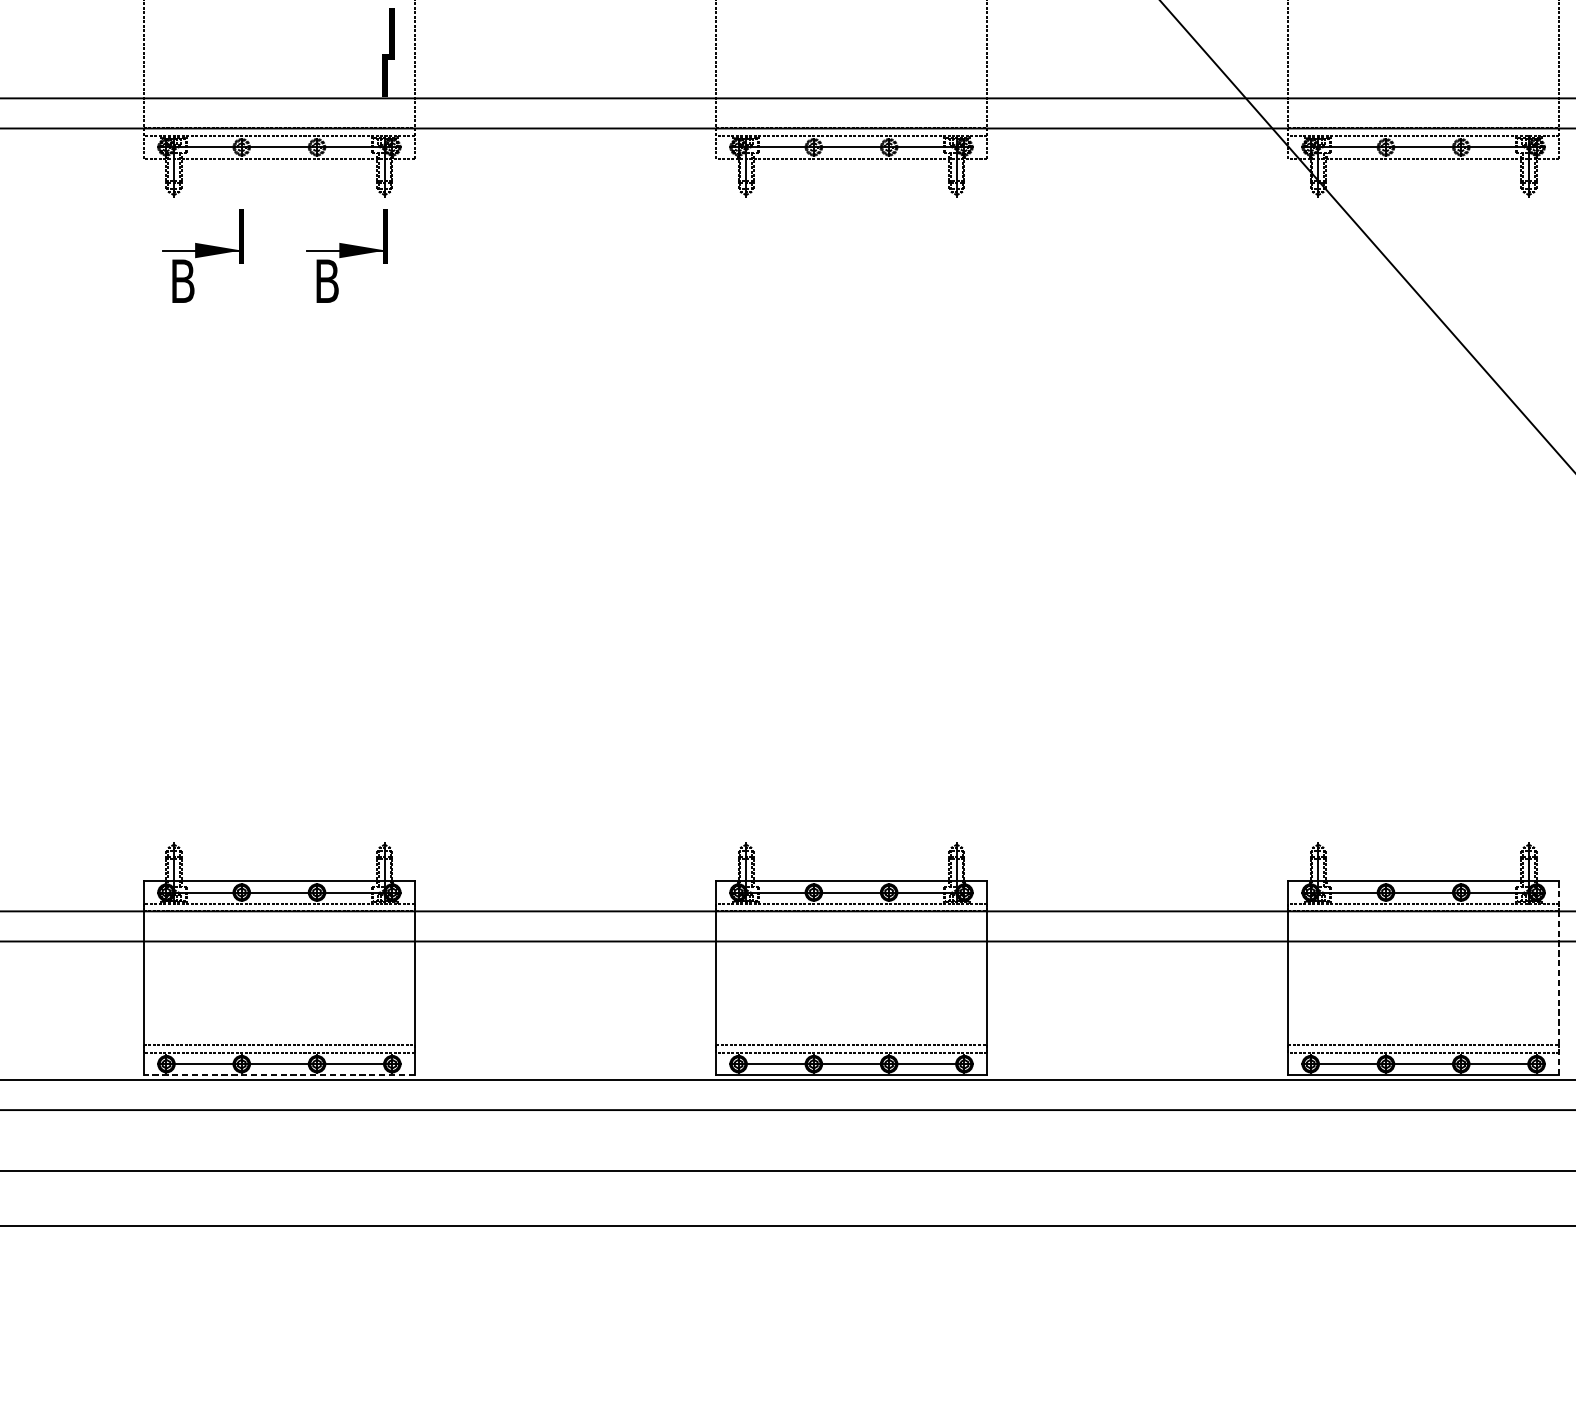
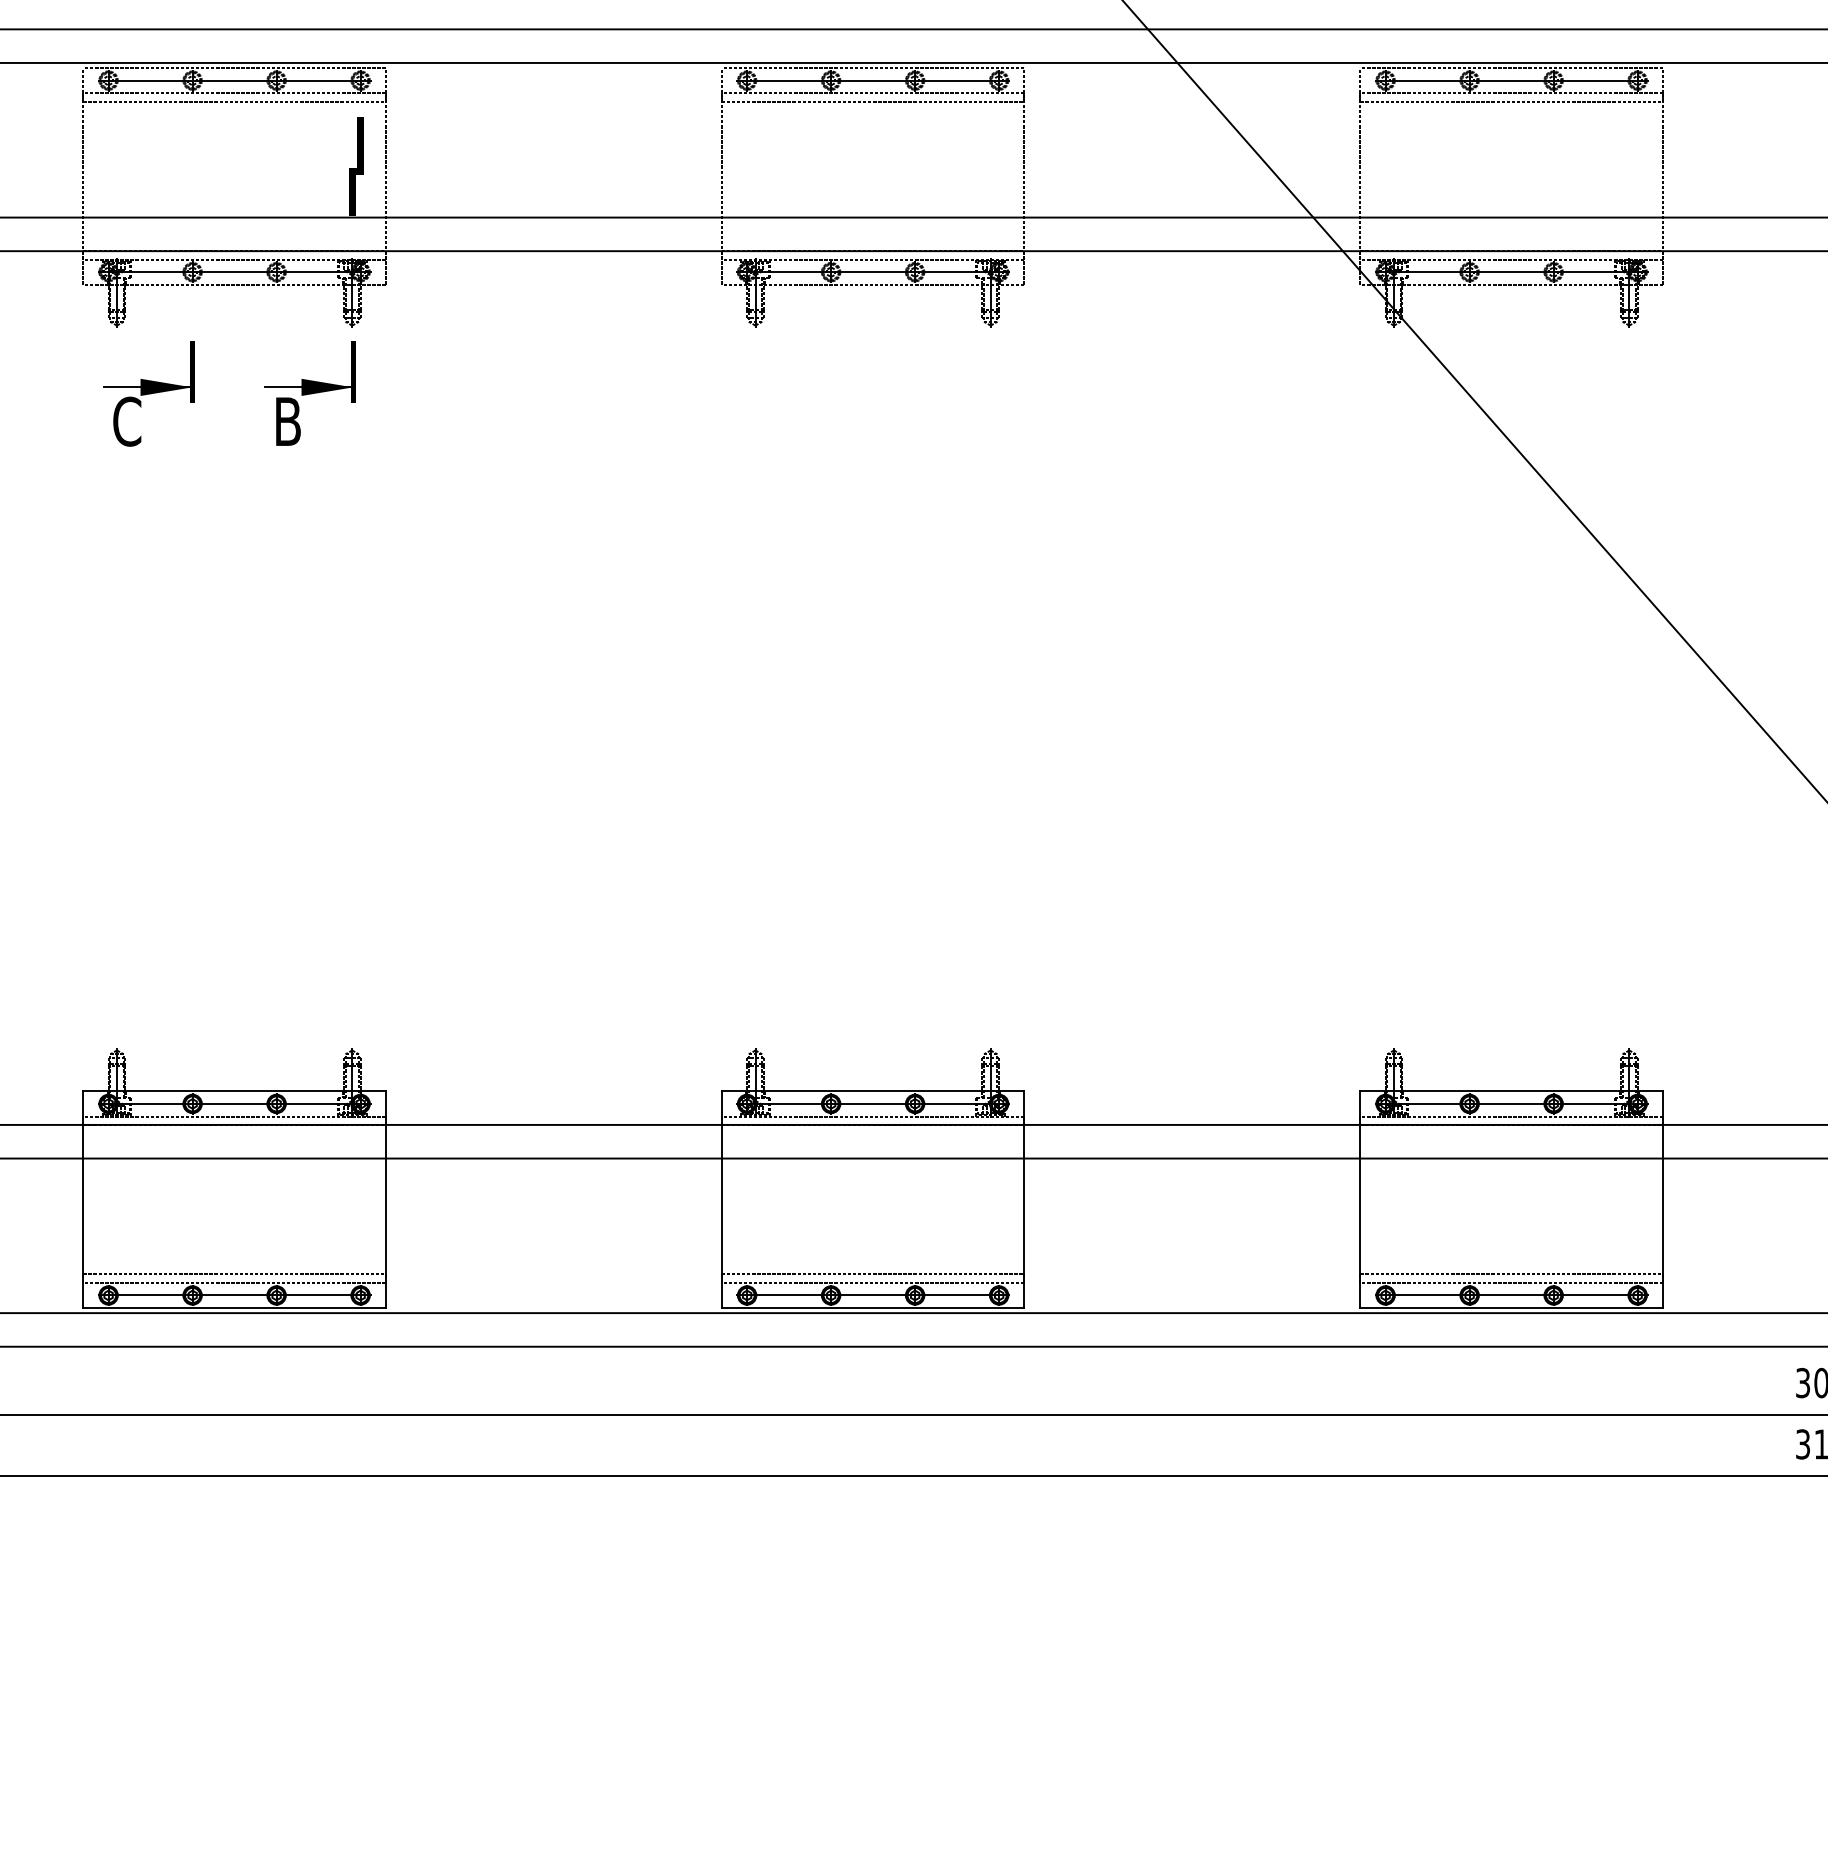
text: (183, 281) -> (127, 421), B -> C
line: (1558, 979) -> (1662, 1200), dashed -> solid
line: (279, 1075) -> (234, 1308), dashed -> solid

